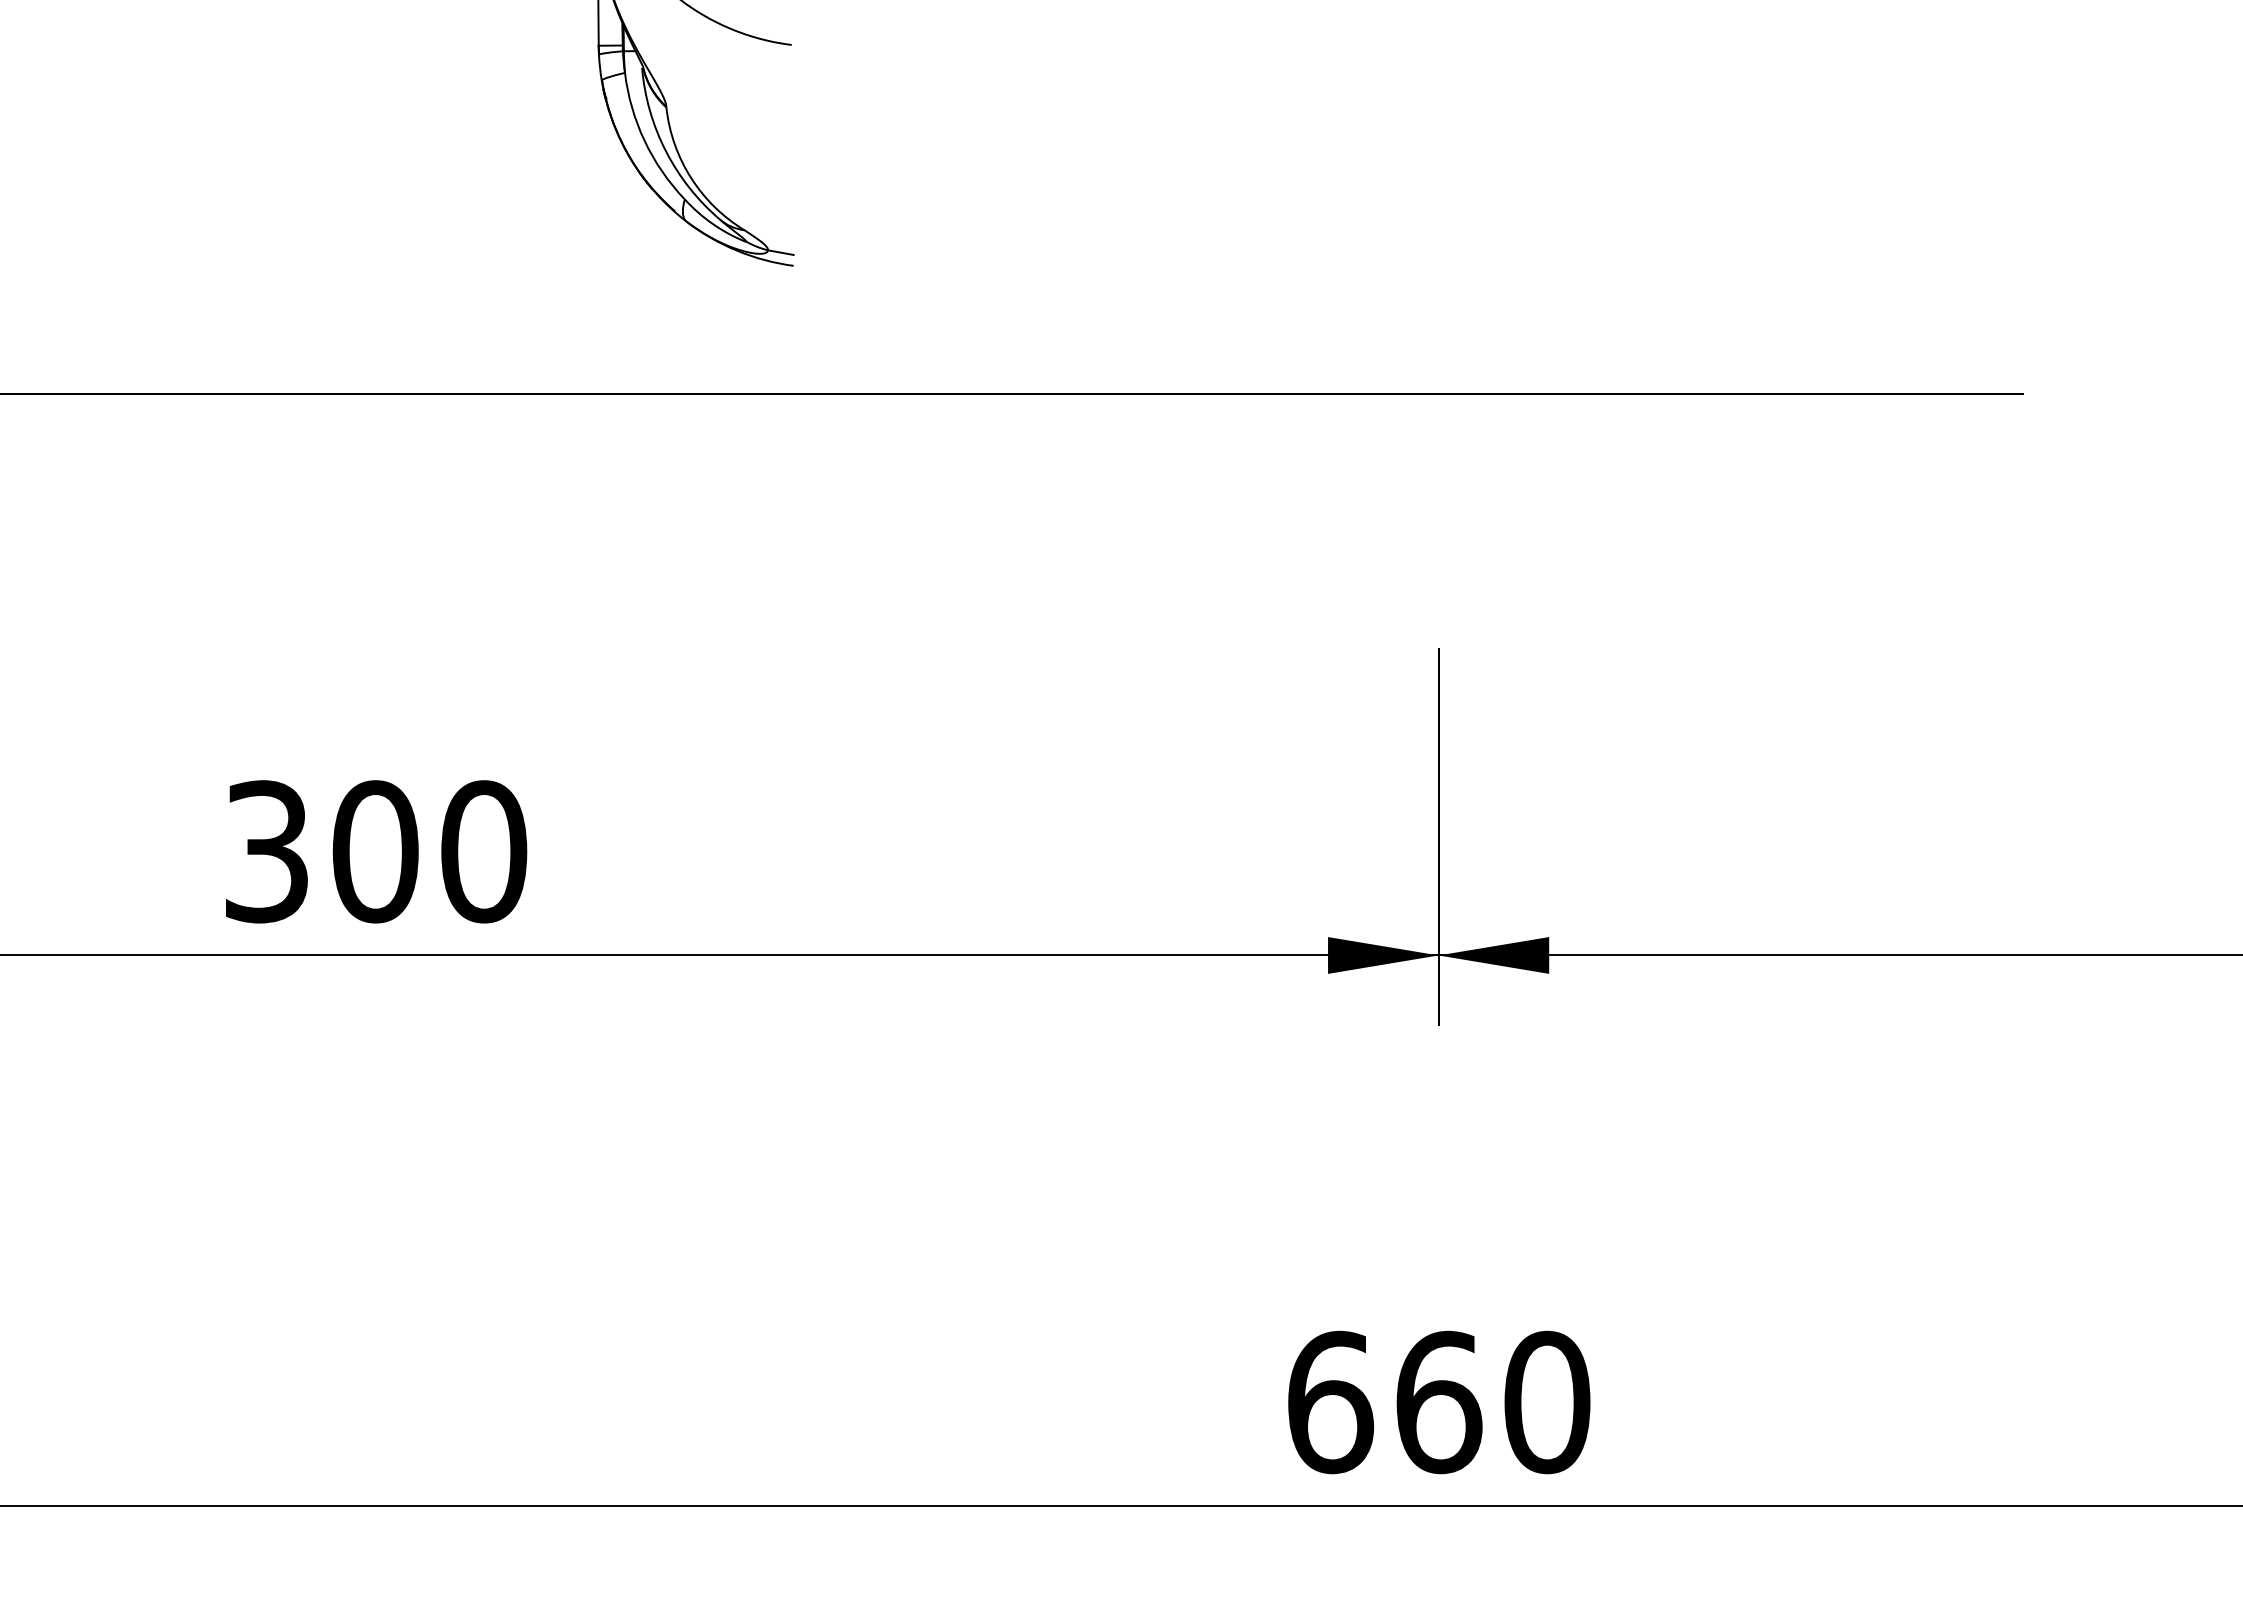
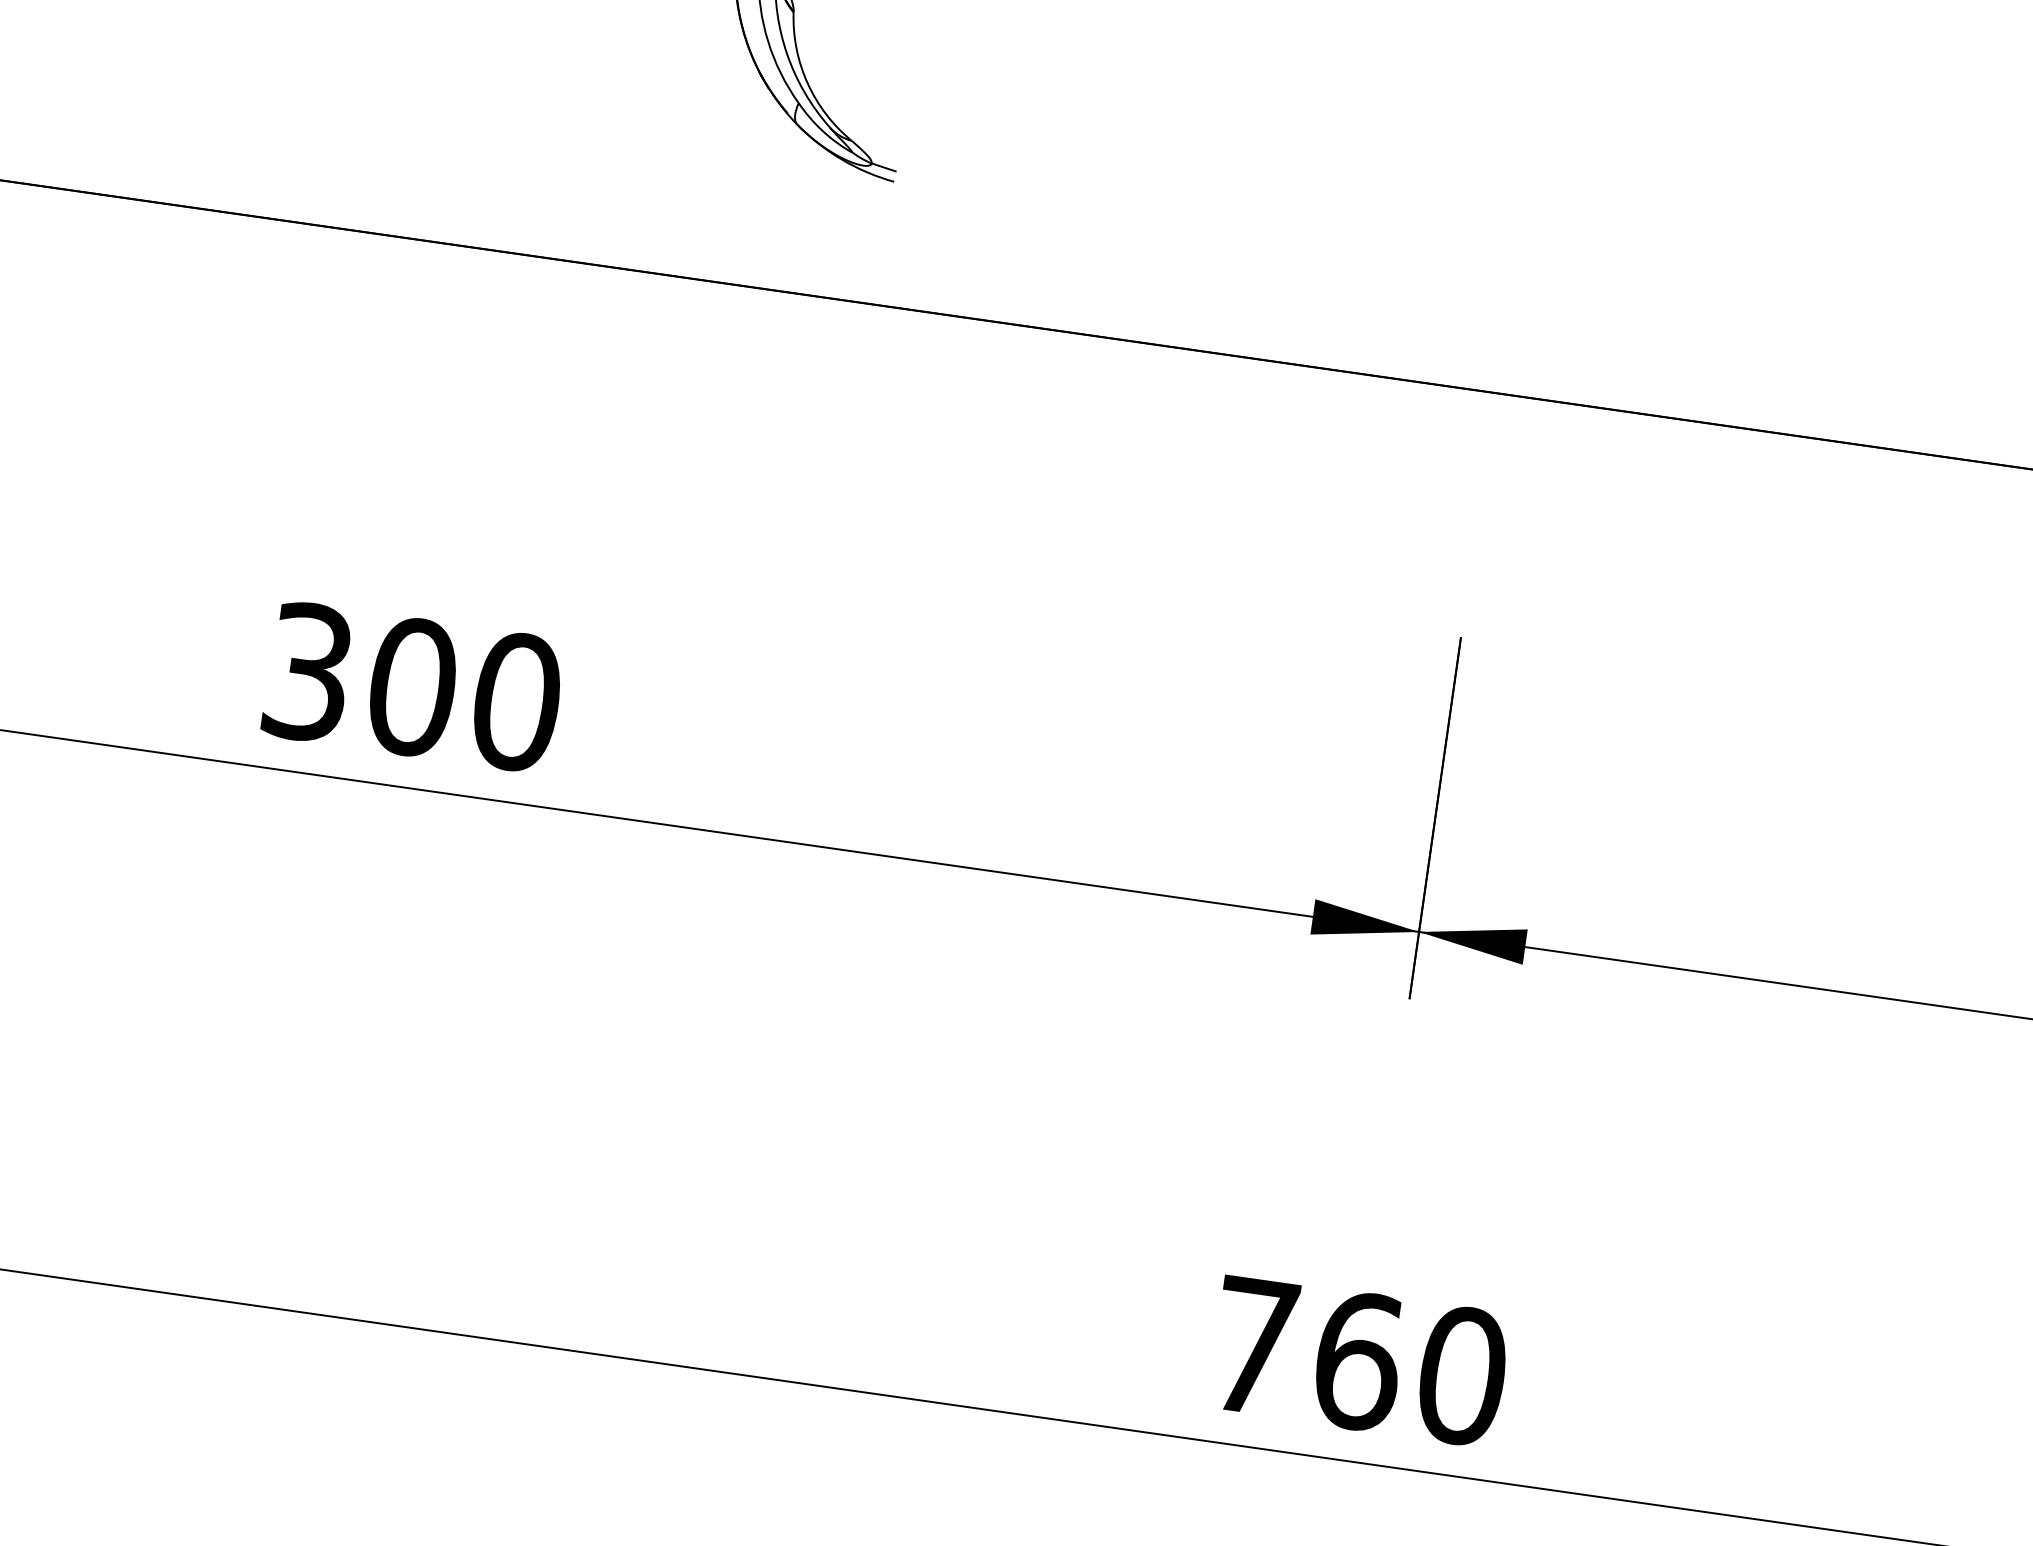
text: (1331, 1402) -> (1255, 1346), 660 -> 760

